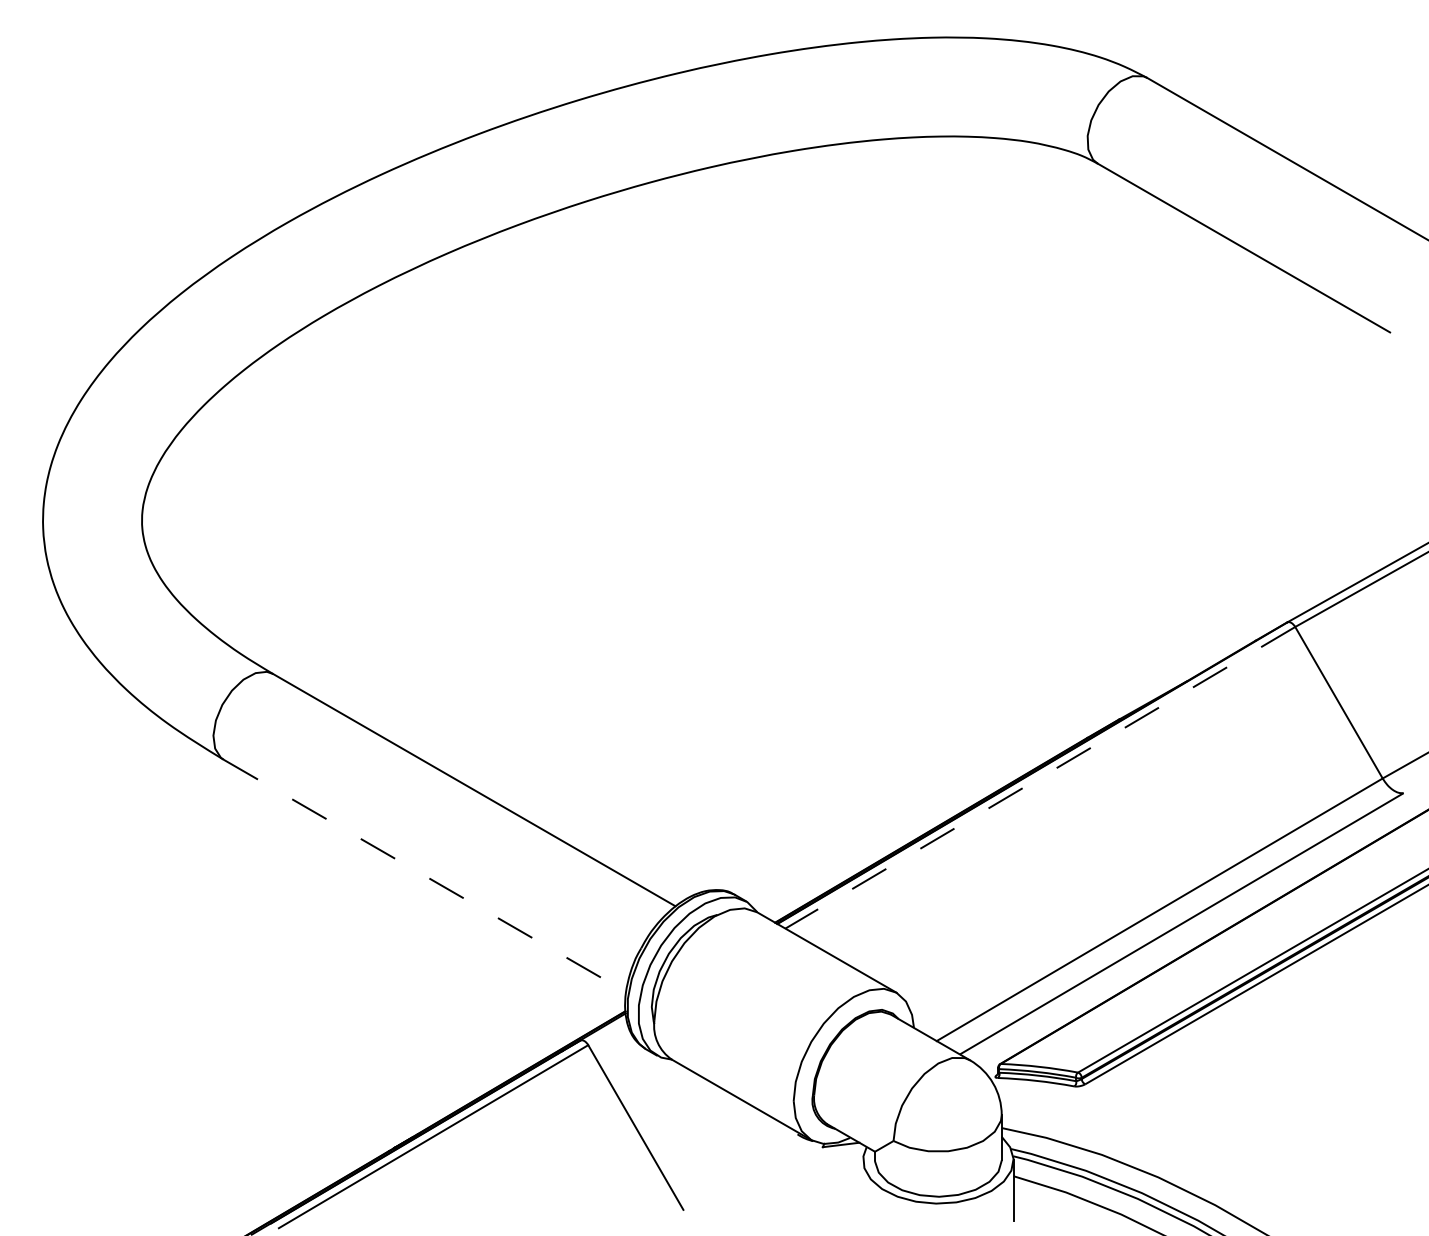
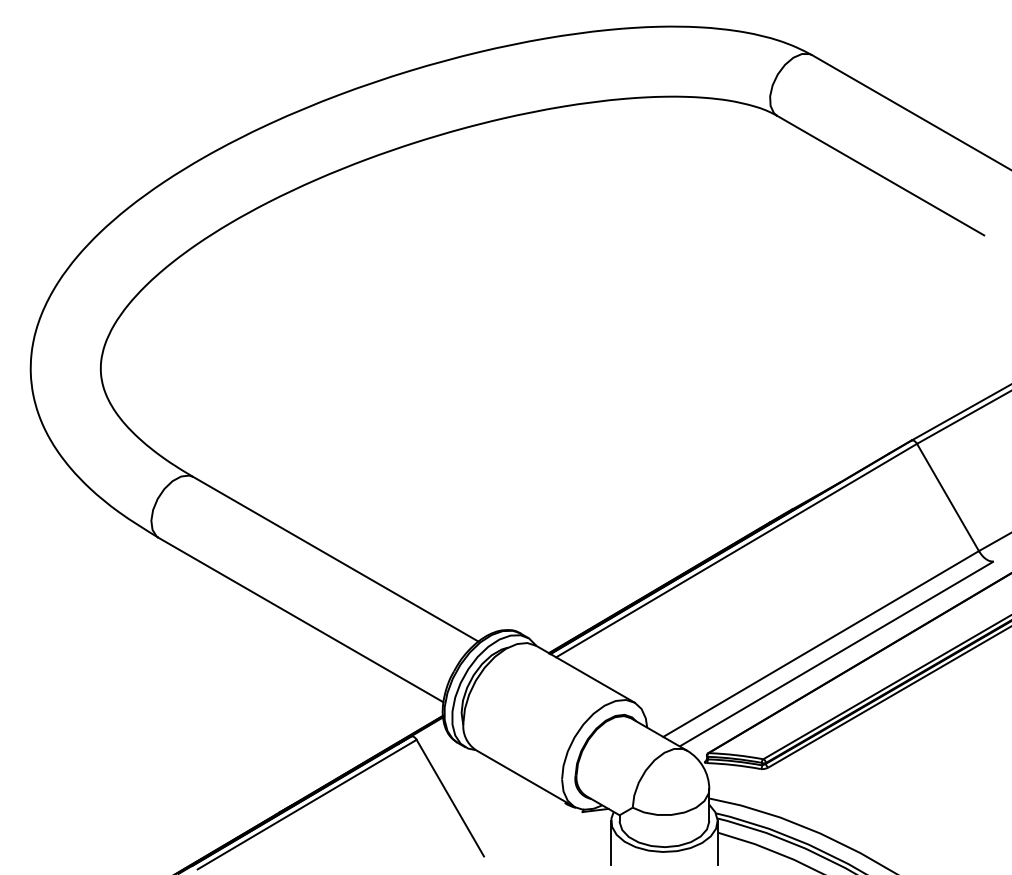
line: (1039, 778) -> (736, 551), dashed -> solid
line: (425, 876) -> (301, 620), dashed -> solid
line: (863, 1190) -> (611, 842), added

